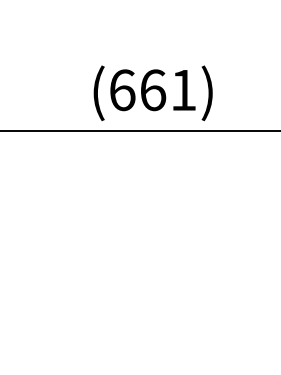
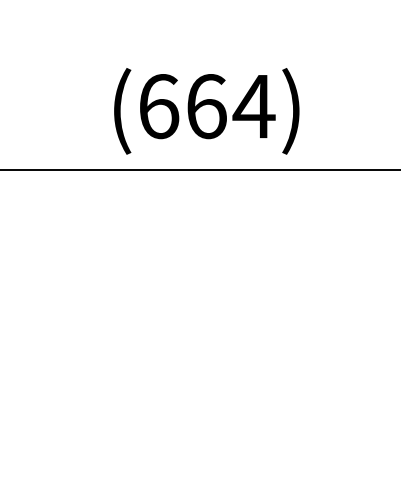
text: (183, 90) -> (253, 106), (661) -> (664)

